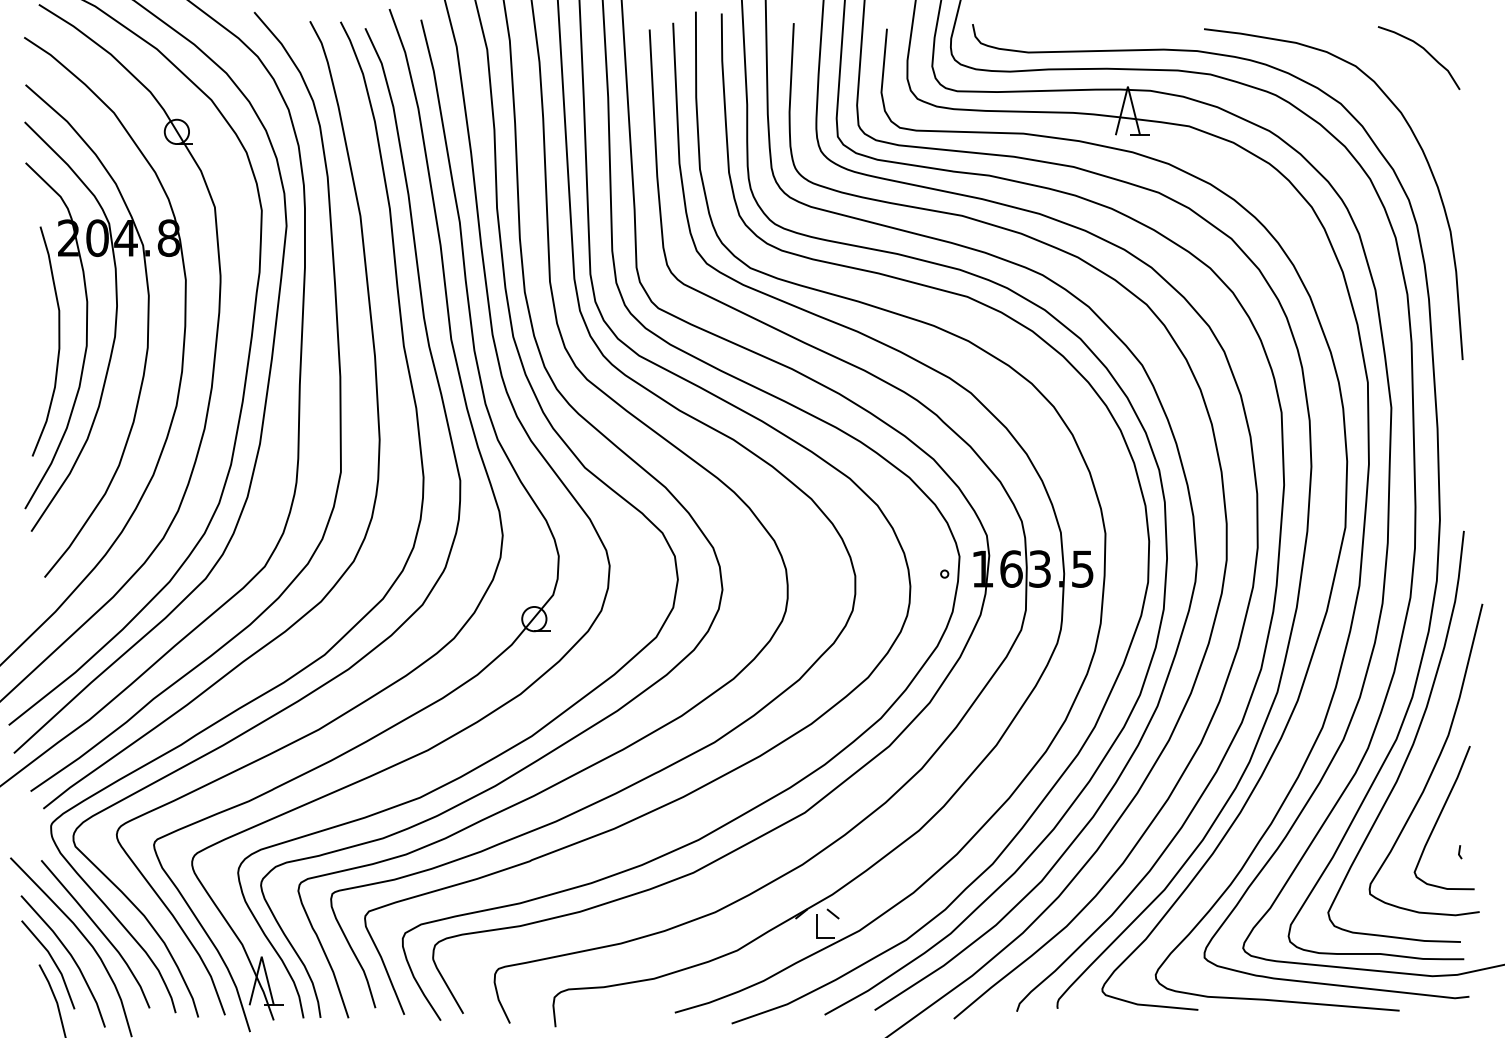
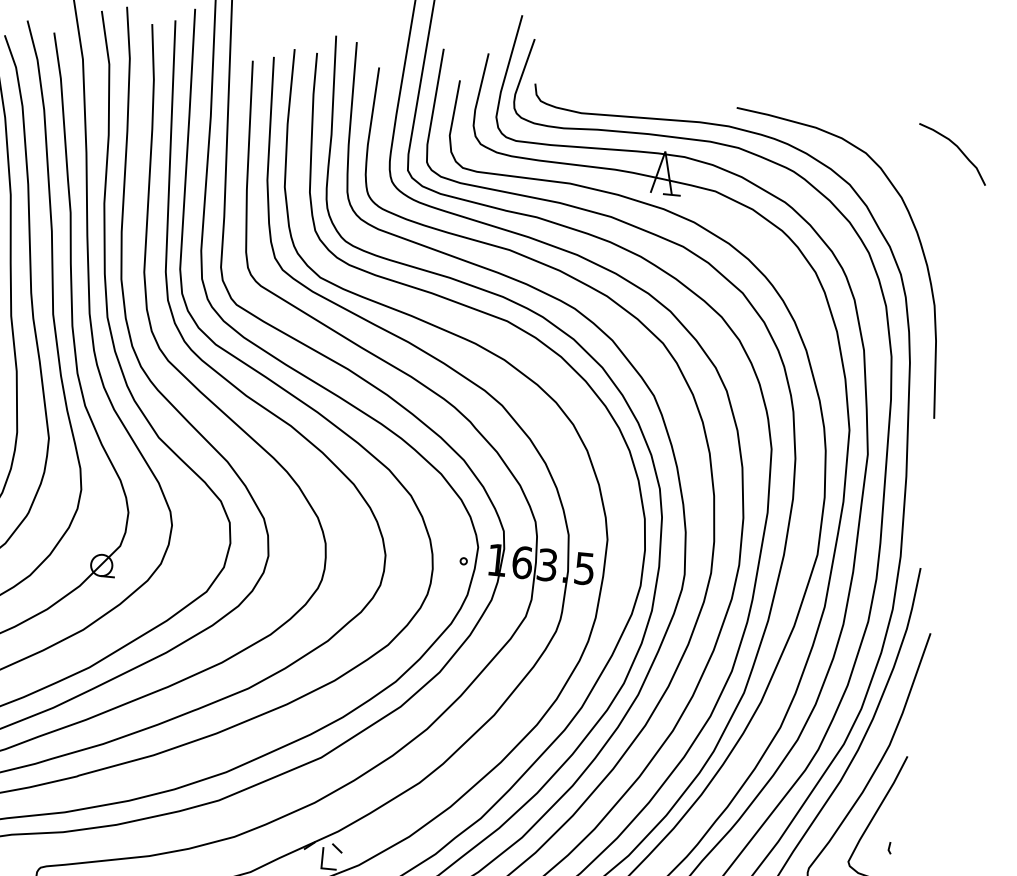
curve: (1425, 51) -> (958, 149), moved

